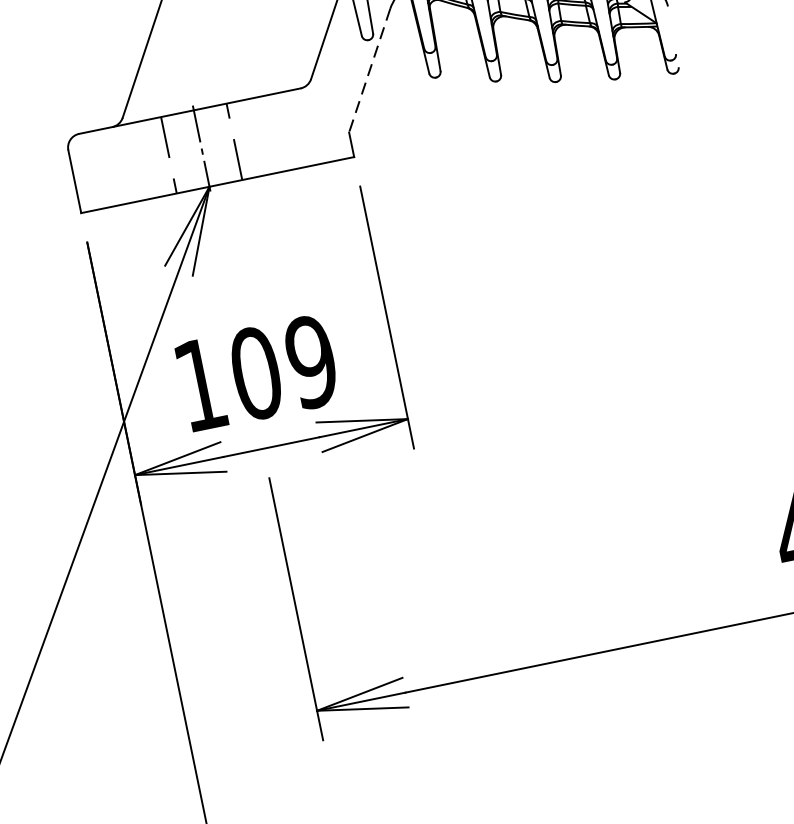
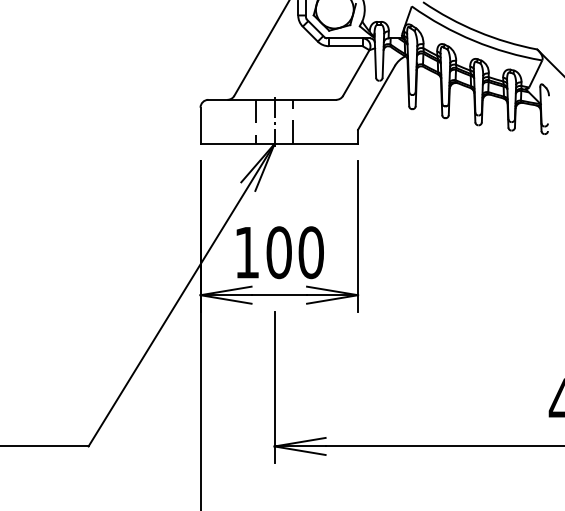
line: (369, 70) -> (376, 97), dashed -> solid
text: (310, 362) -> (310, 252), 109 -> 100

